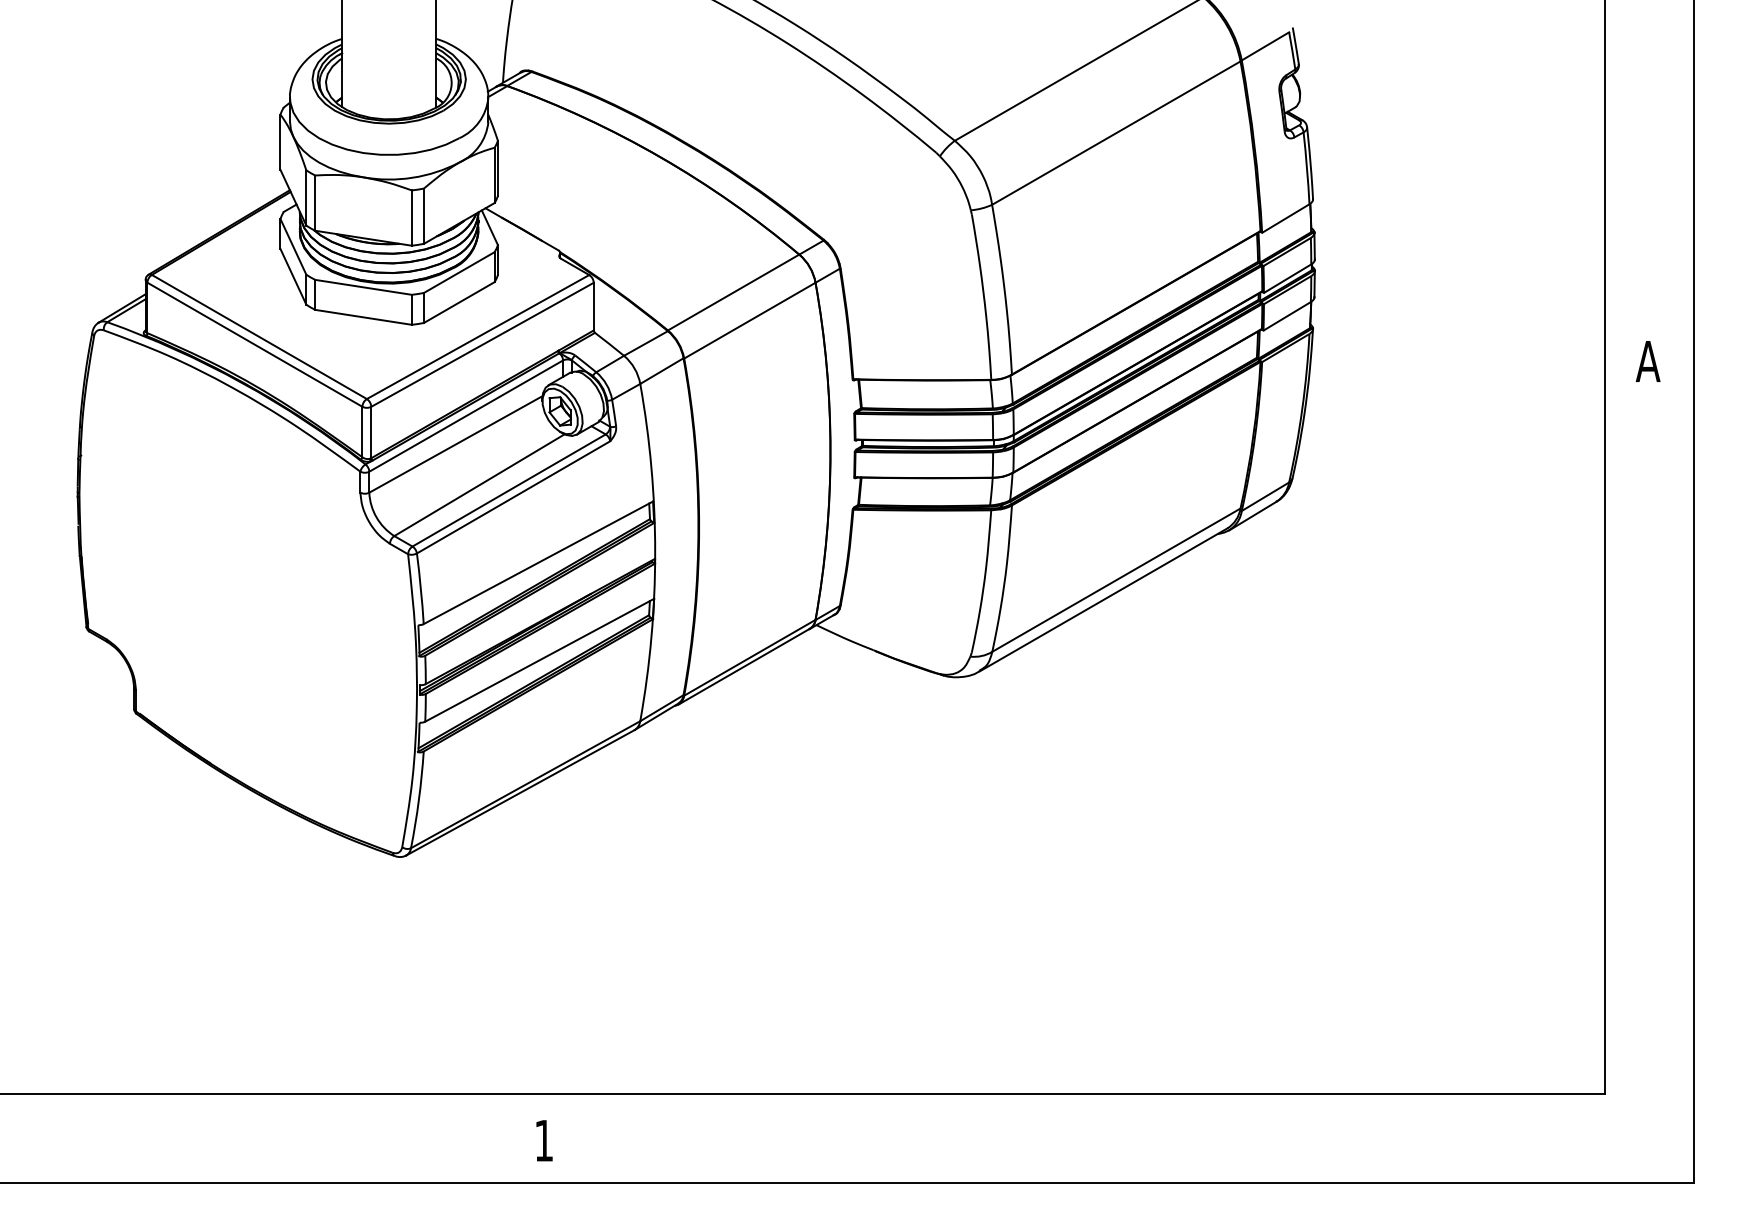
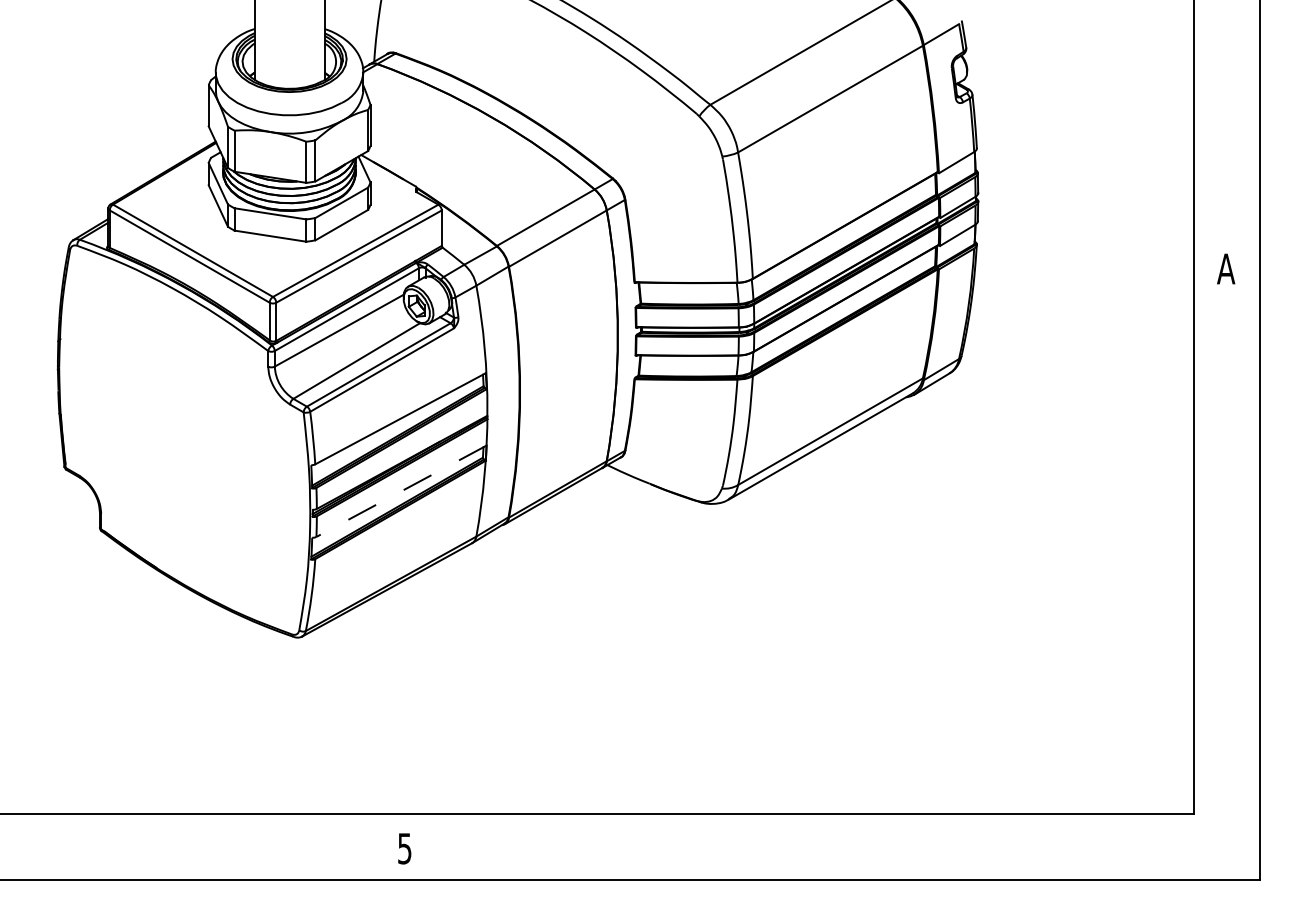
line: (539, 660) -> (401, 491), solid -> dashed
text: (543, 1141) -> (404, 849), 1 -> 5

